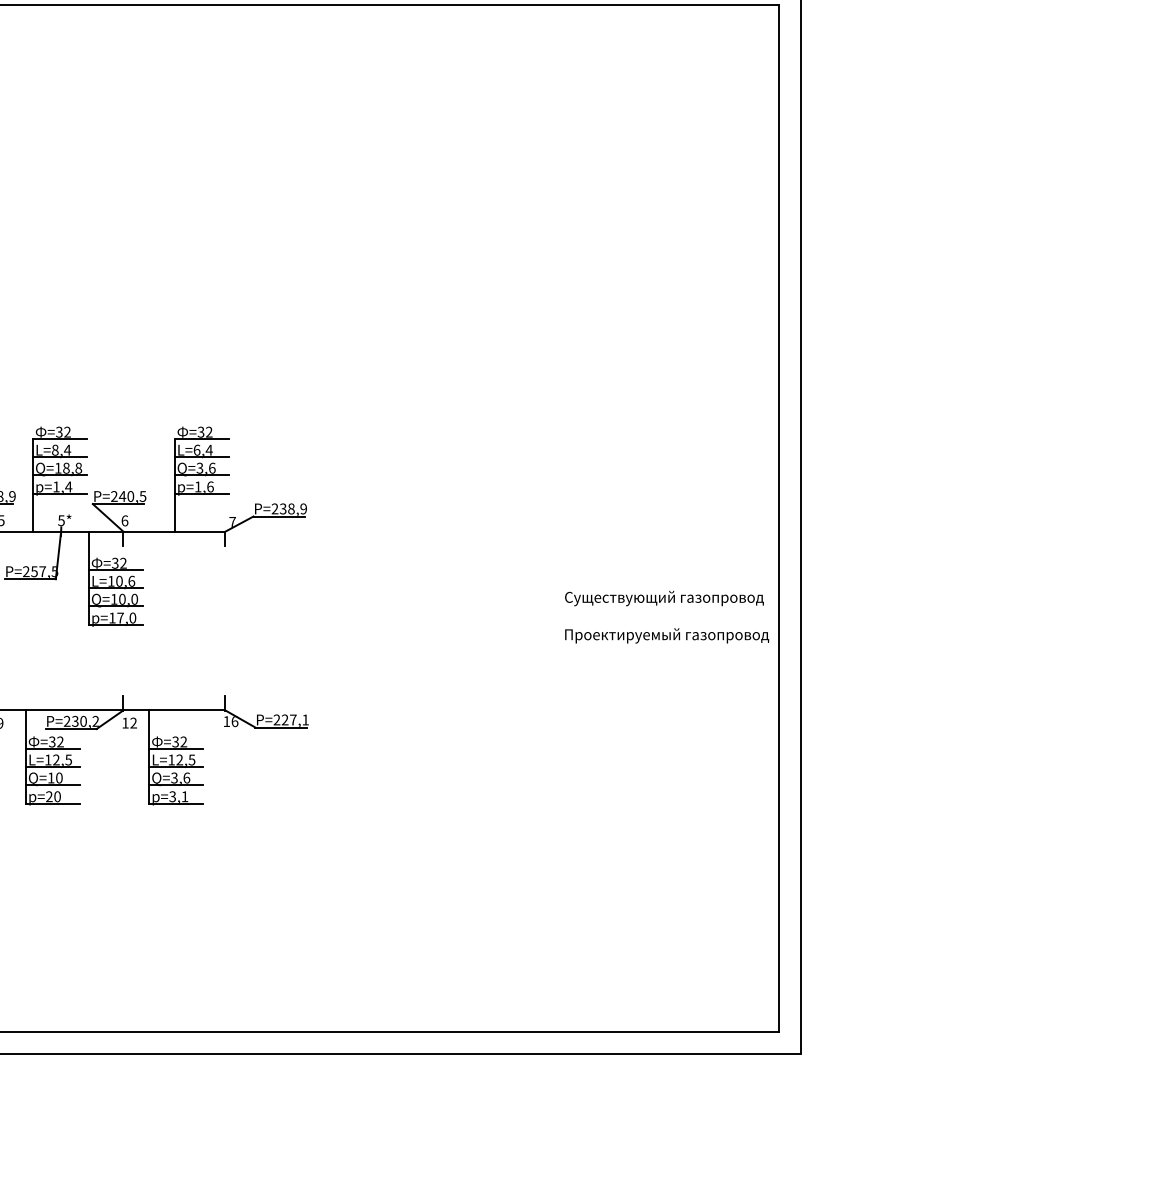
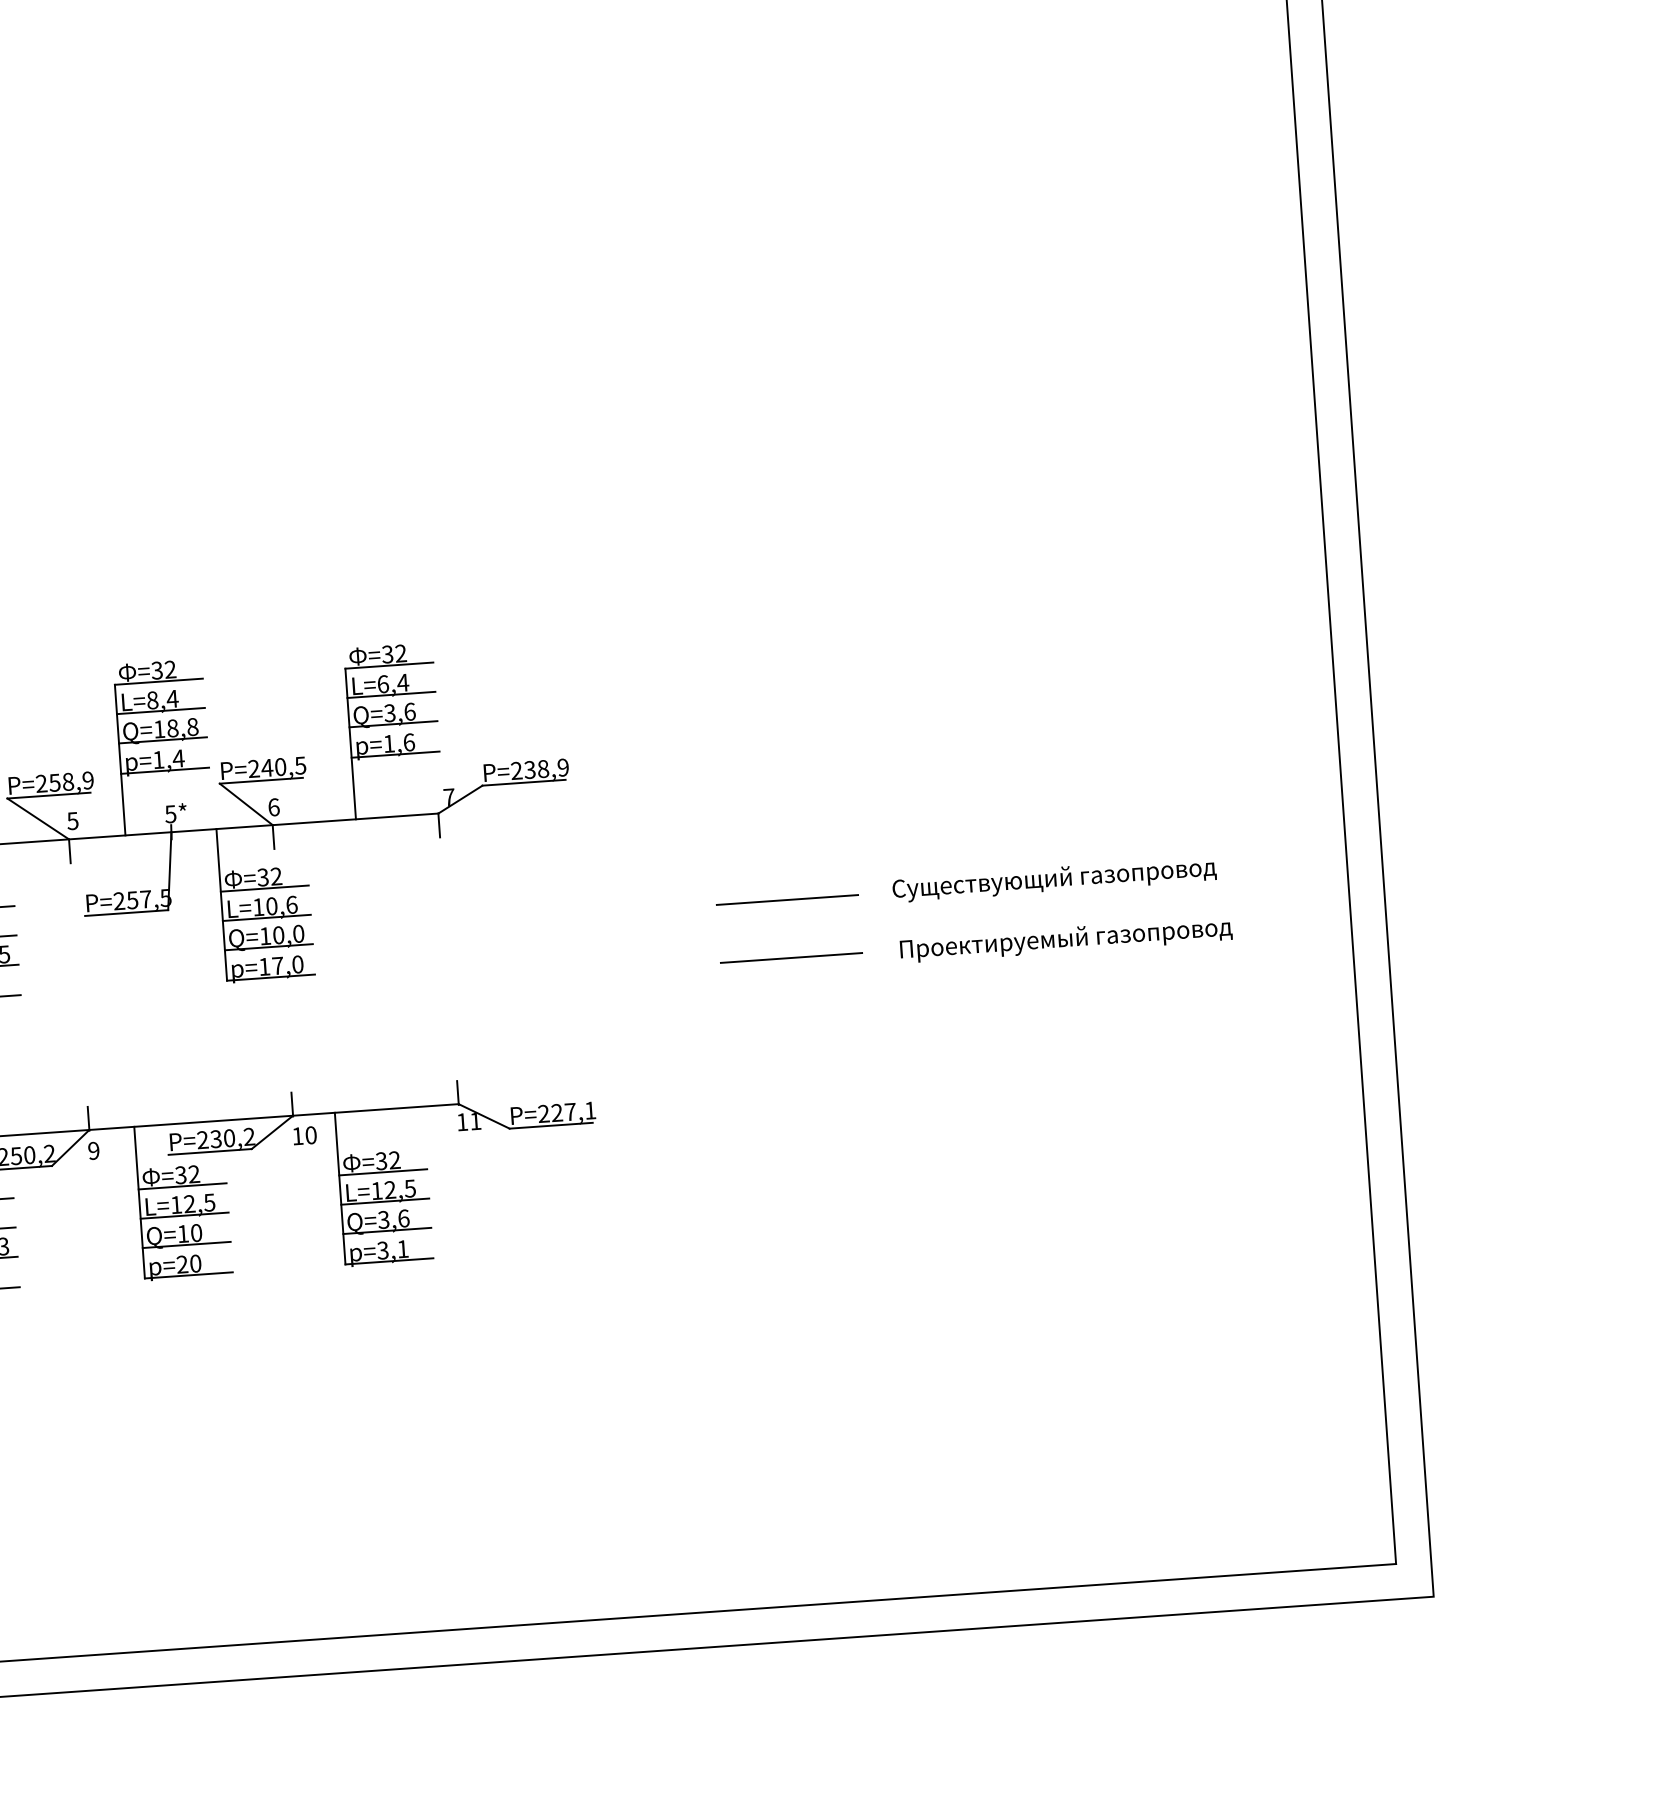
text: (664, 598) -> (1054, 879), moved
line: (434, 599) -> (786, 900), added
line: (434, 635) -> (790, 958), added
text: (667, 635) -> (1066, 939), moved
text: (234, 721) -> (474, 1121), 16 -> 11
text: (133, 722) -> (310, 1134), 12 -> 10

